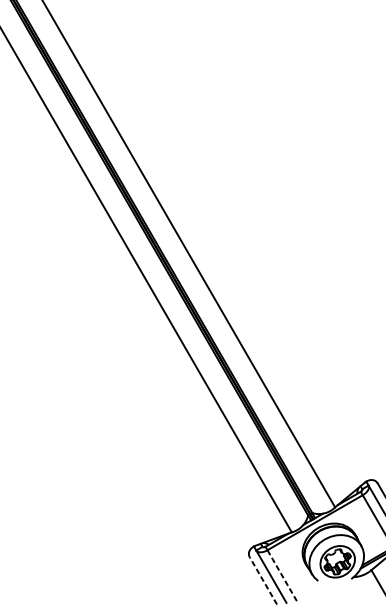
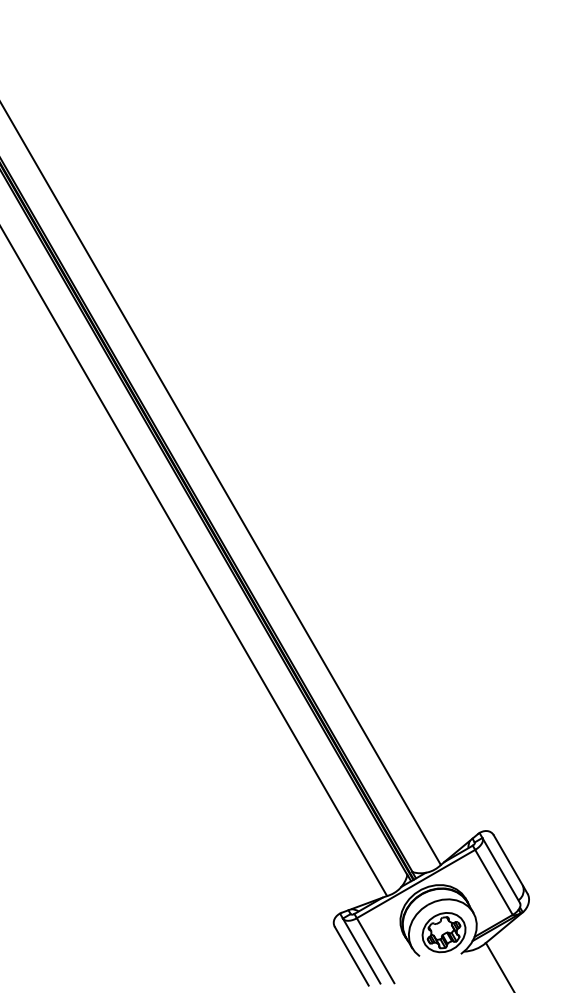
line: (282, 576) -> (375, 950), dashed -> solid
line: (263, 581) -> (351, 956), dashed -> solid

